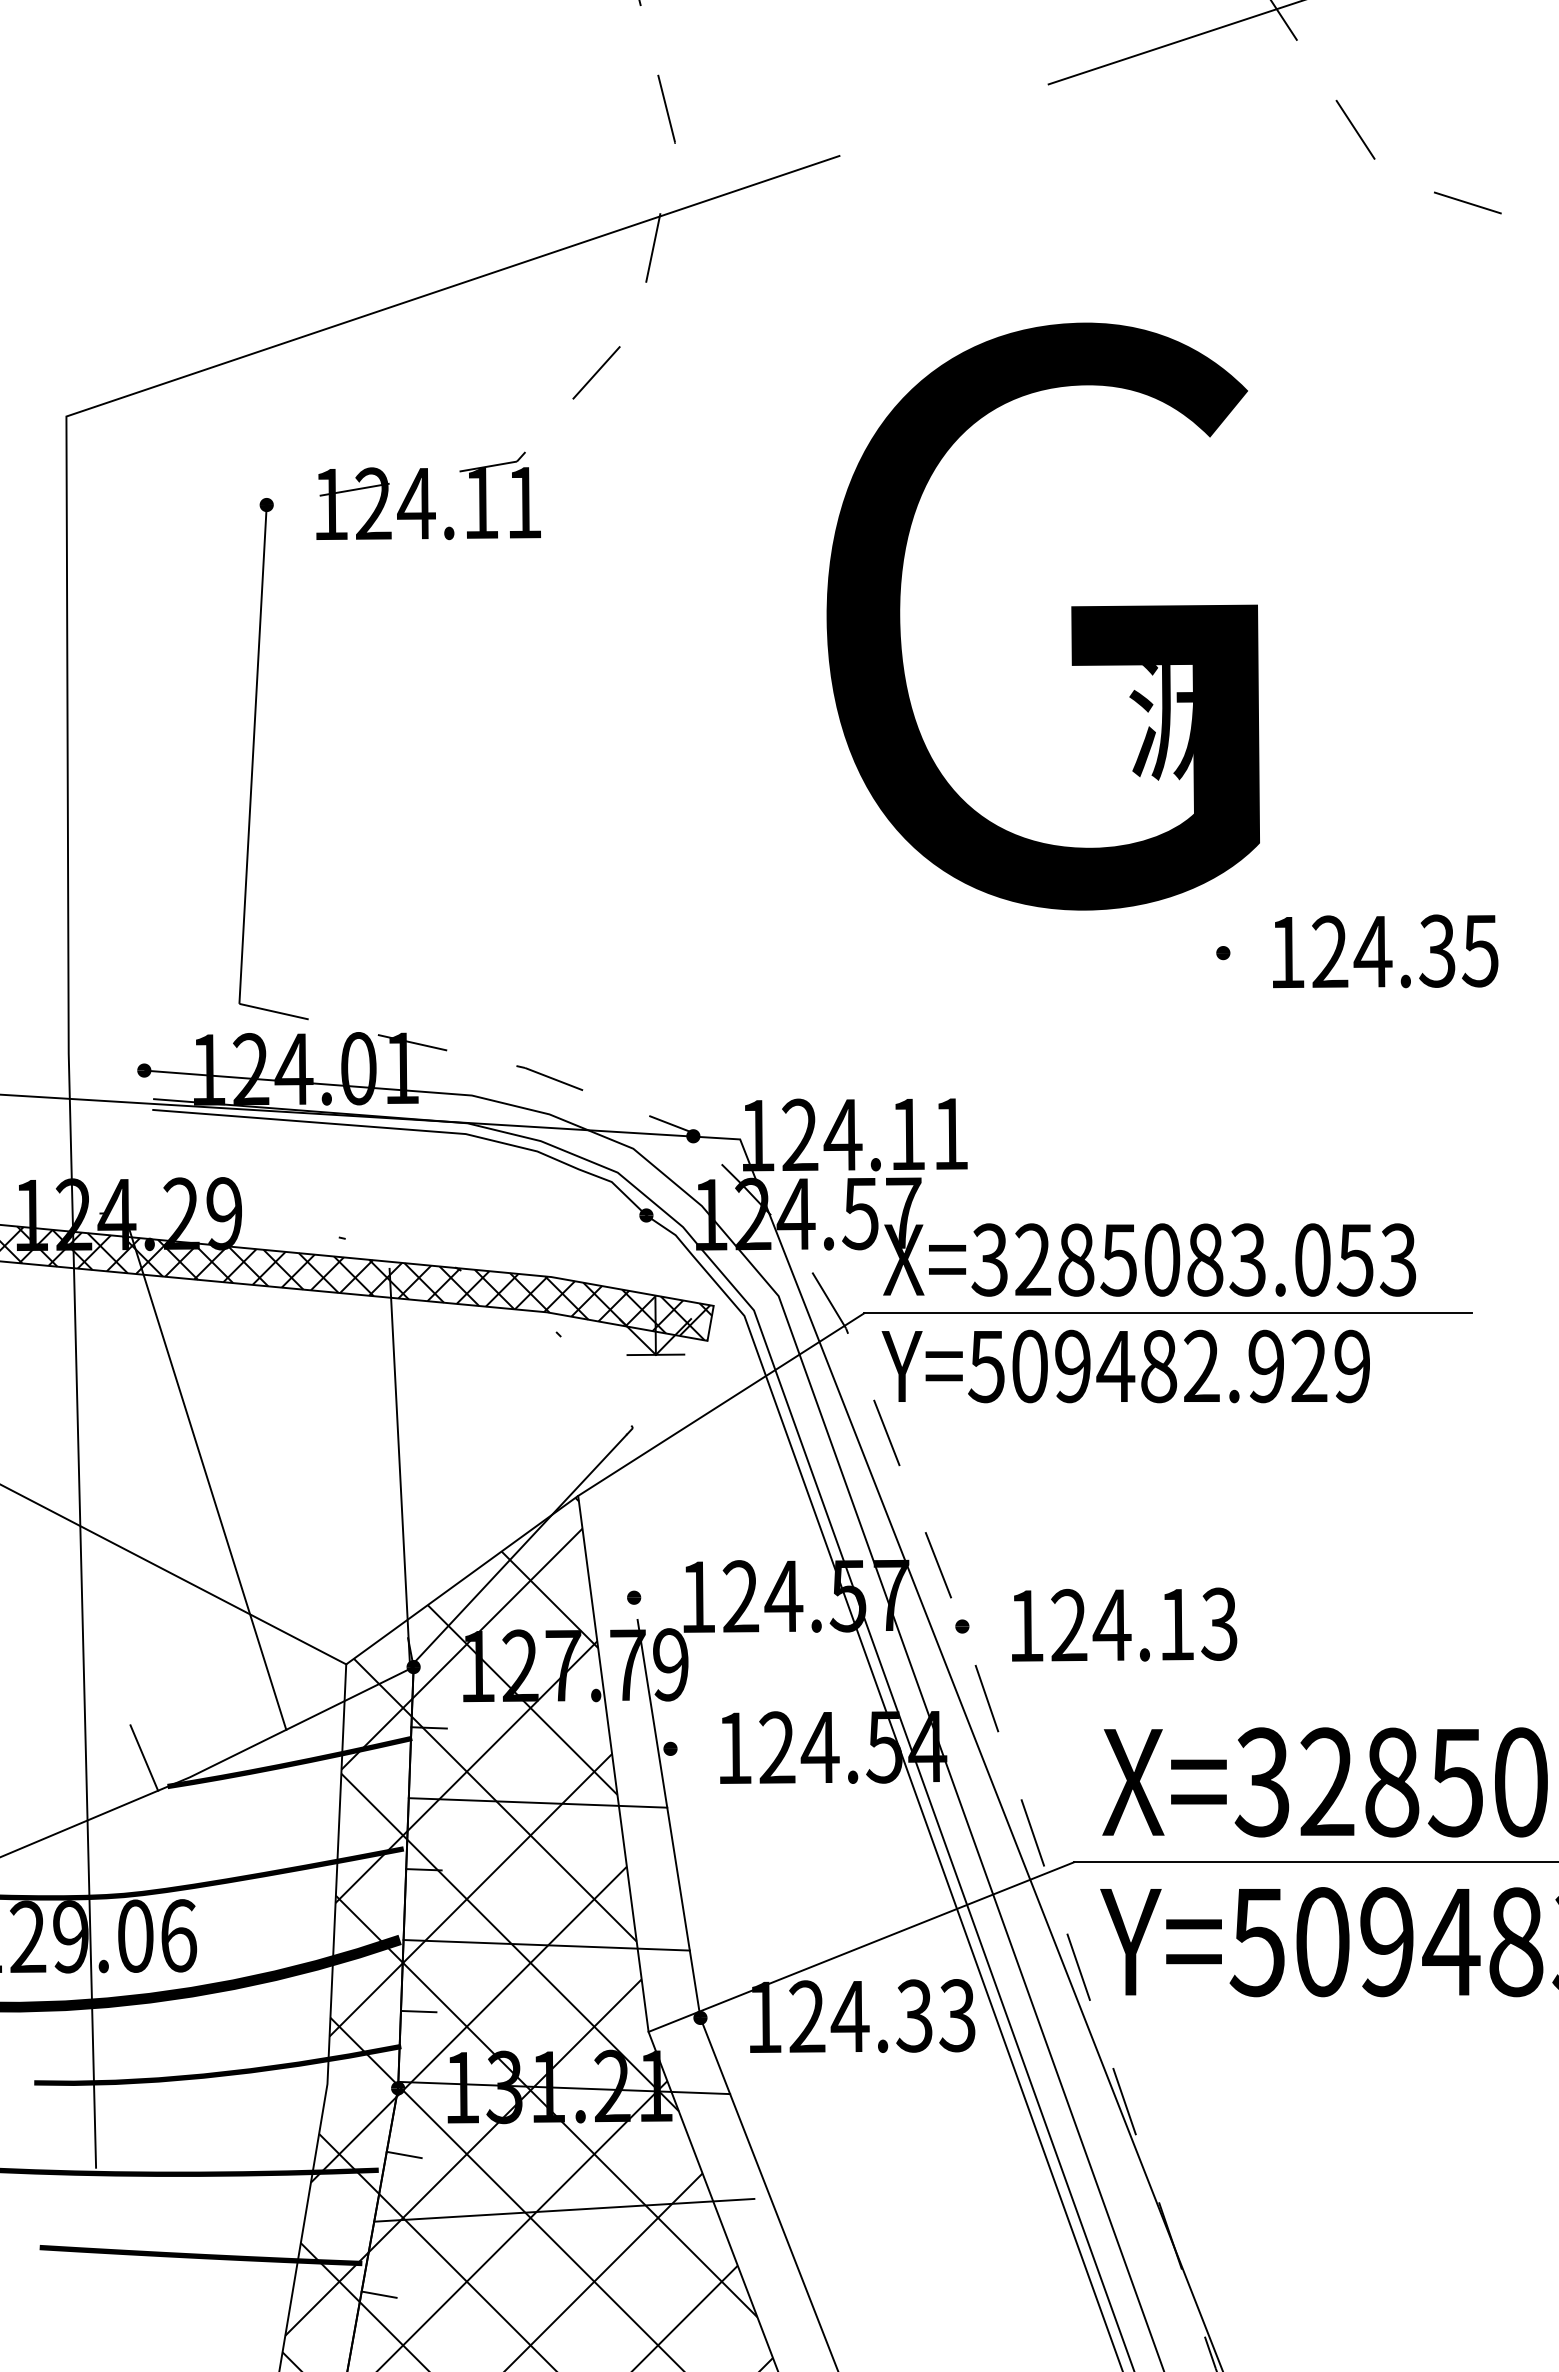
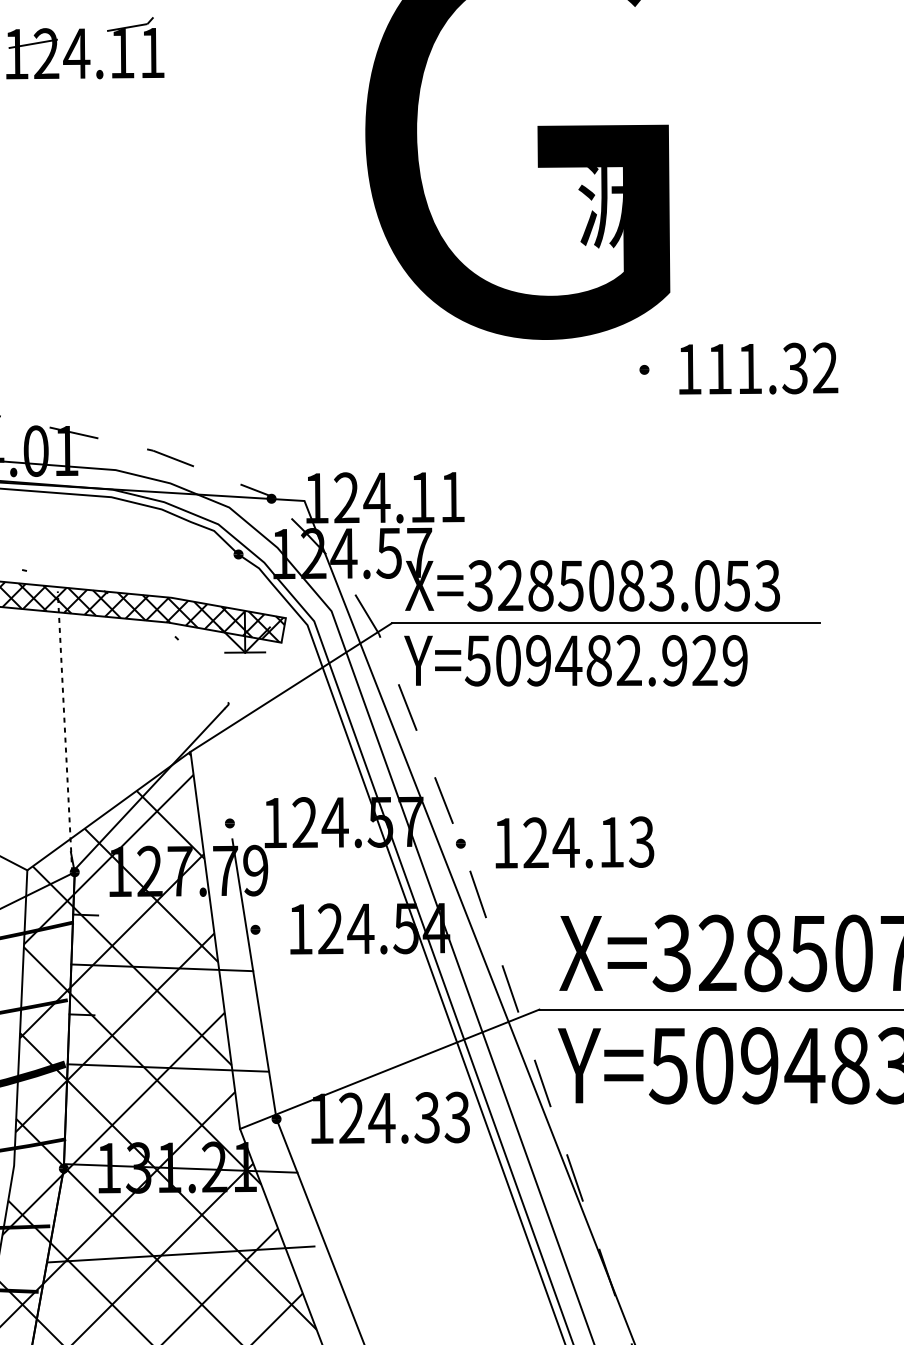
text: (1405, 950) -> (772, 368), 124.35 -> 111.32
line: (399, 1467) -> (64, 731), solid -> dashed
line: (418, 2011) -> (78, 1114), removed
line: (403, 2154) -> (67, 1215), removed
line: (378, 2294) -> (50, 1313), removed

